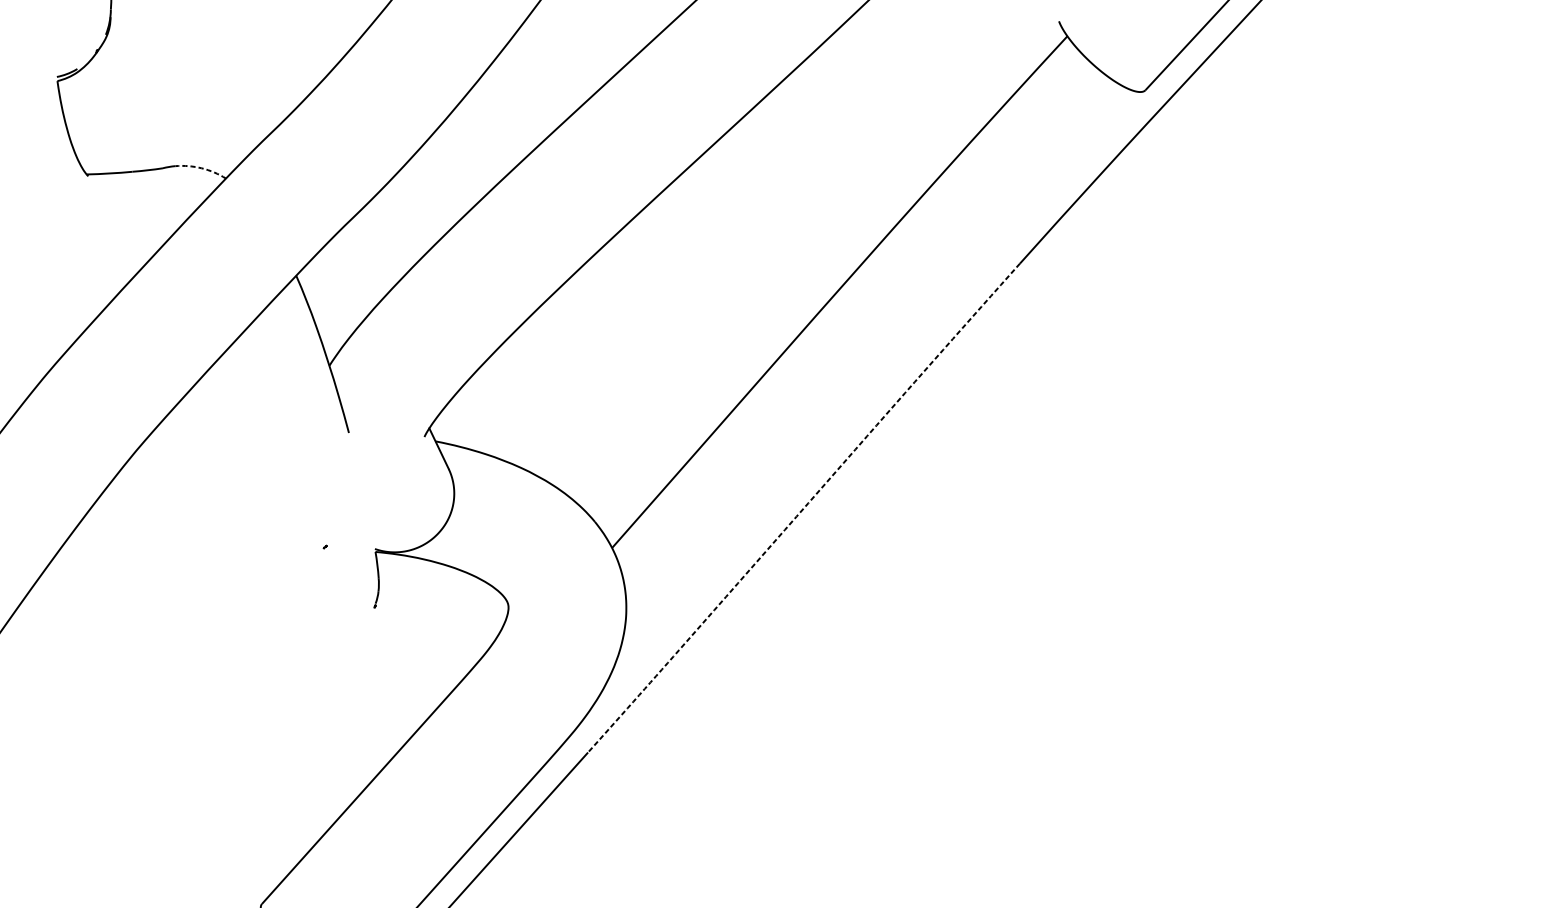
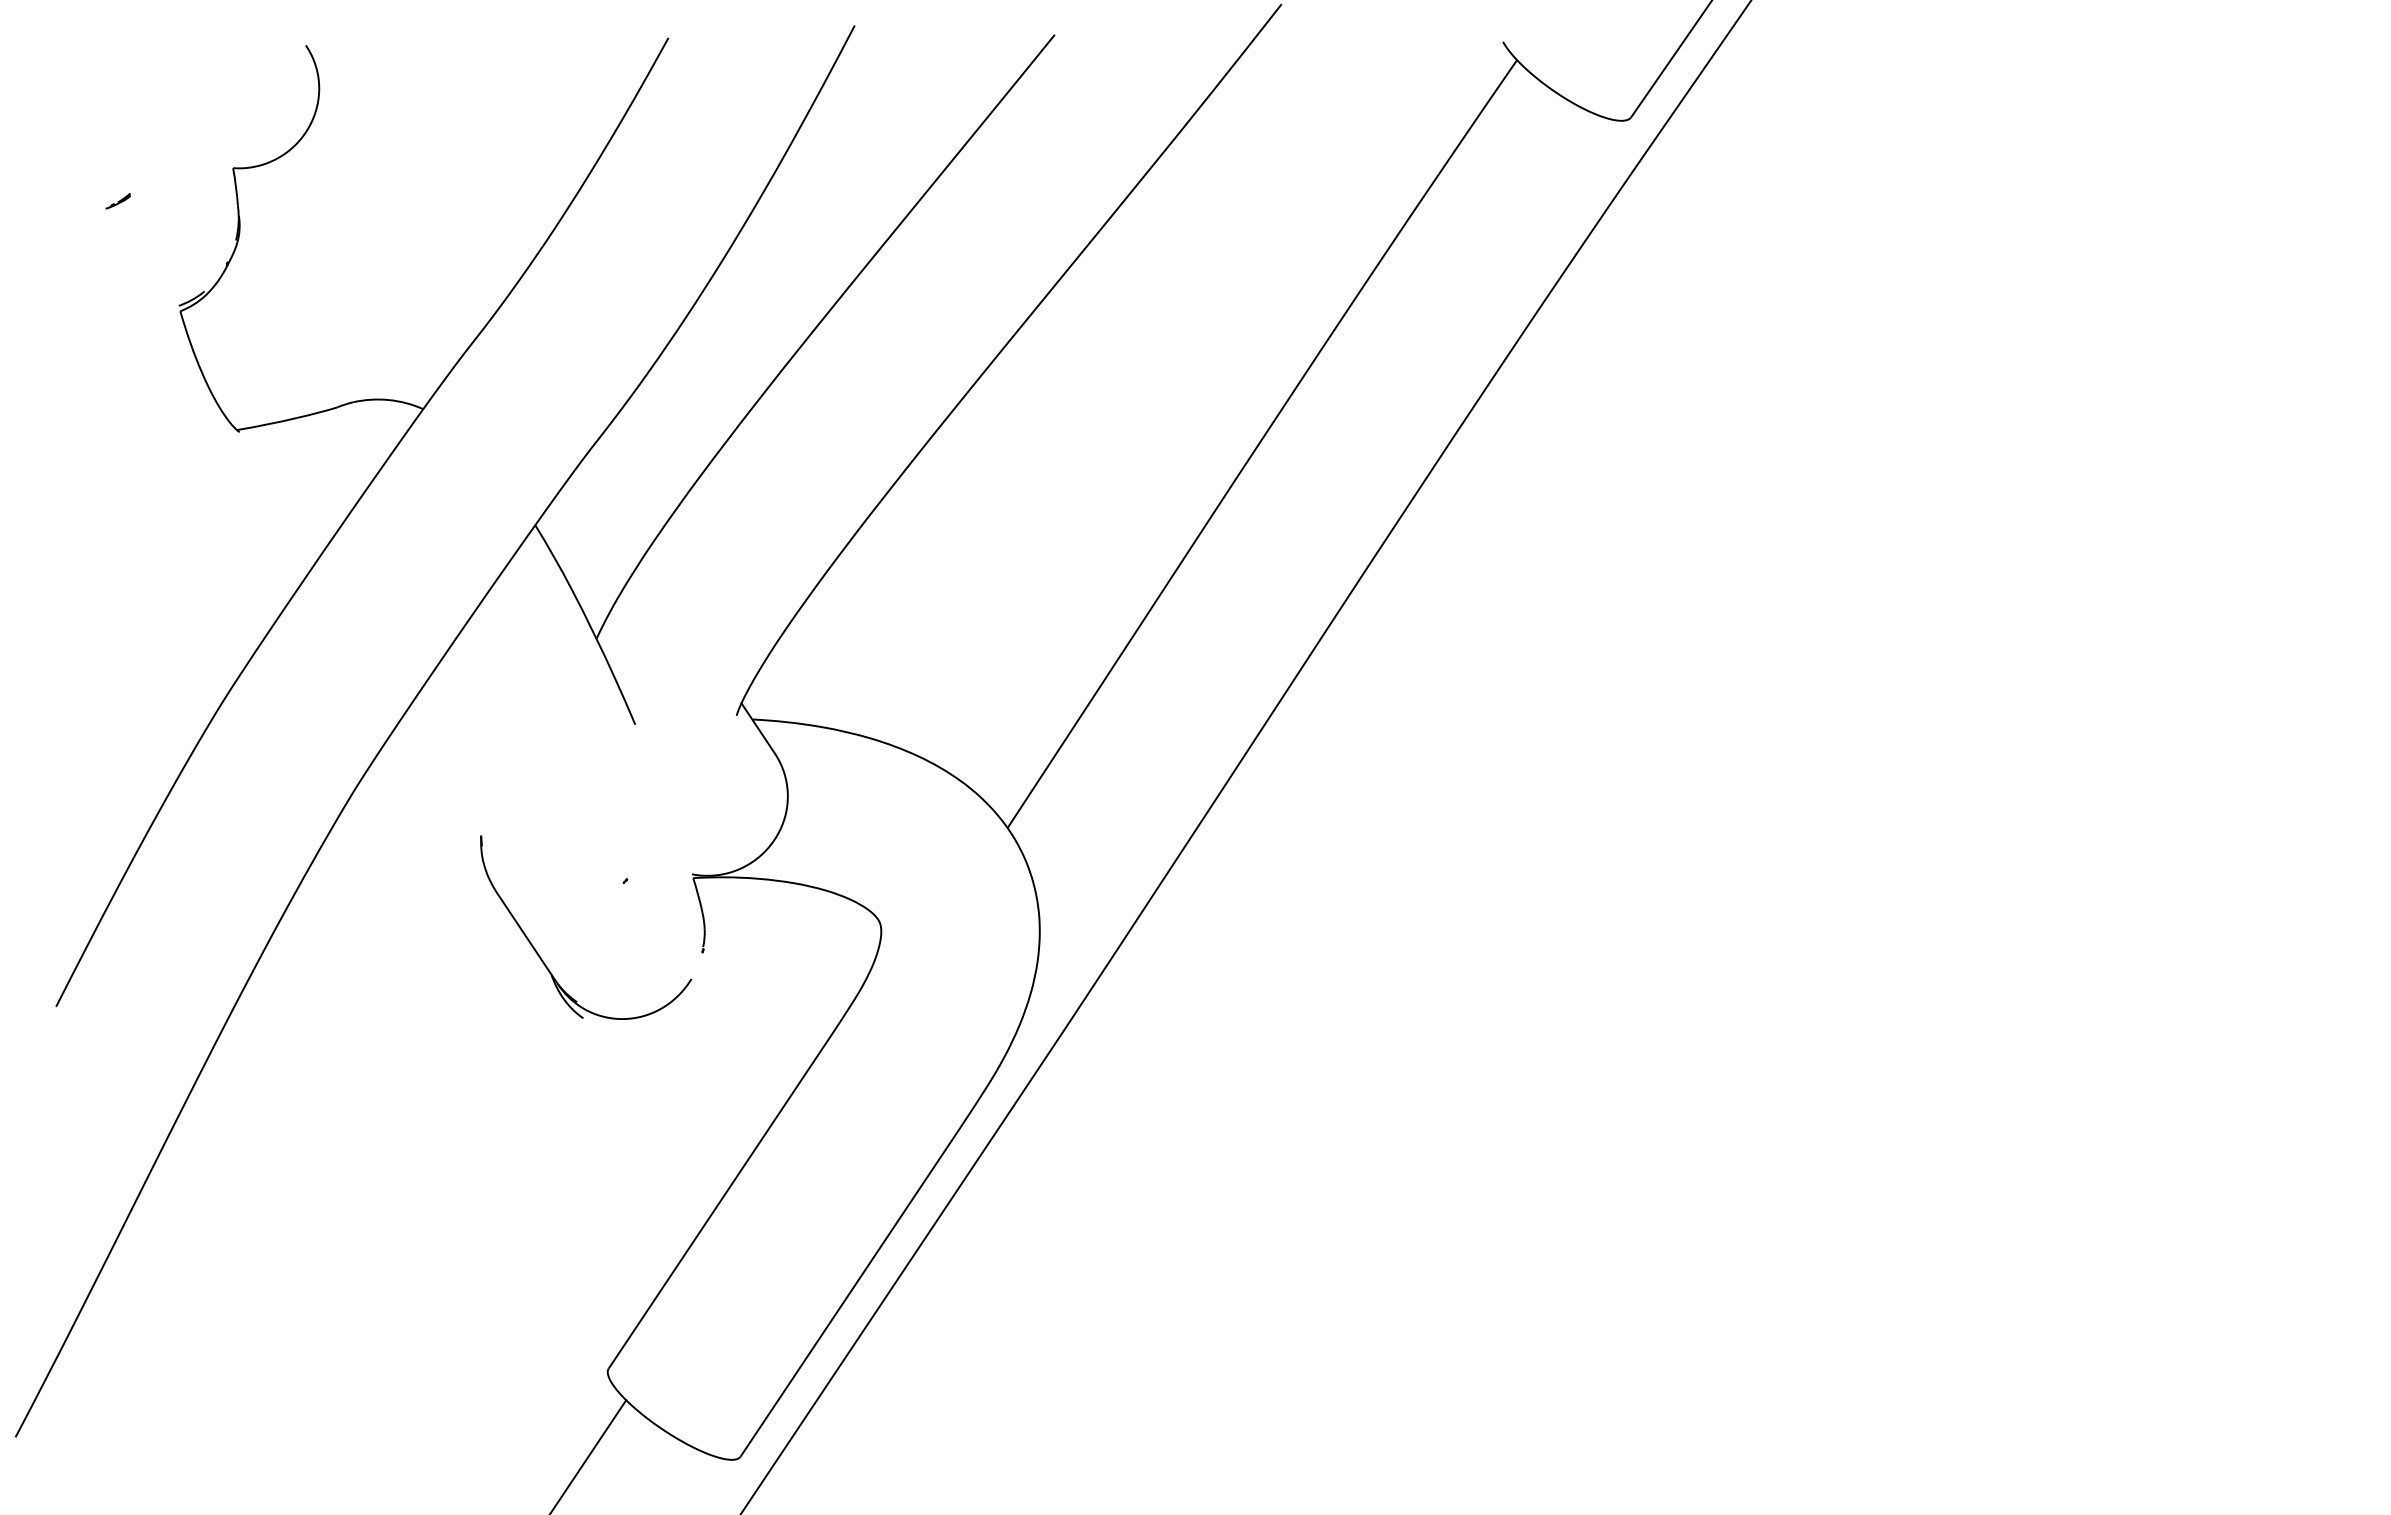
arc: (201, 168) -> (388, 400), dashed -> solid
line: (802, 509) -> (1254, 740), dashed -> solid
part: (255, 594) -> (541, 957), added

